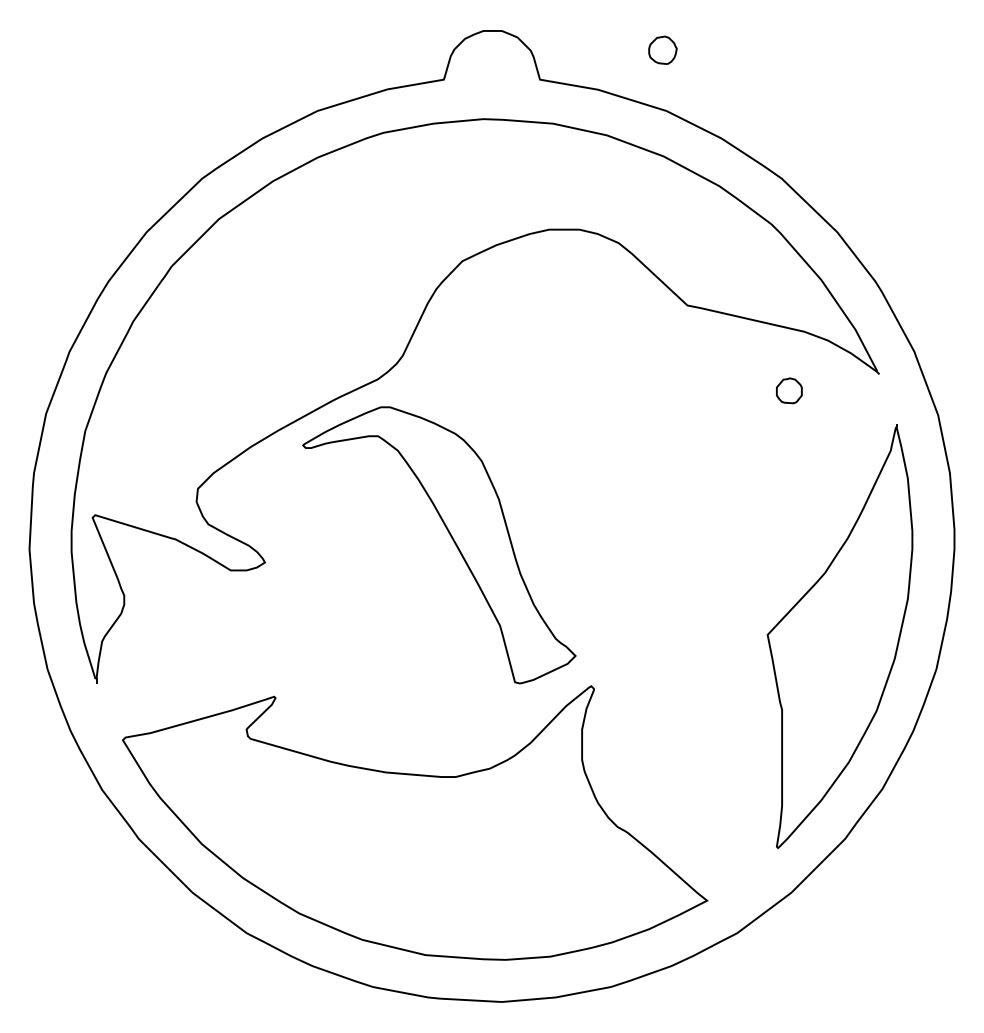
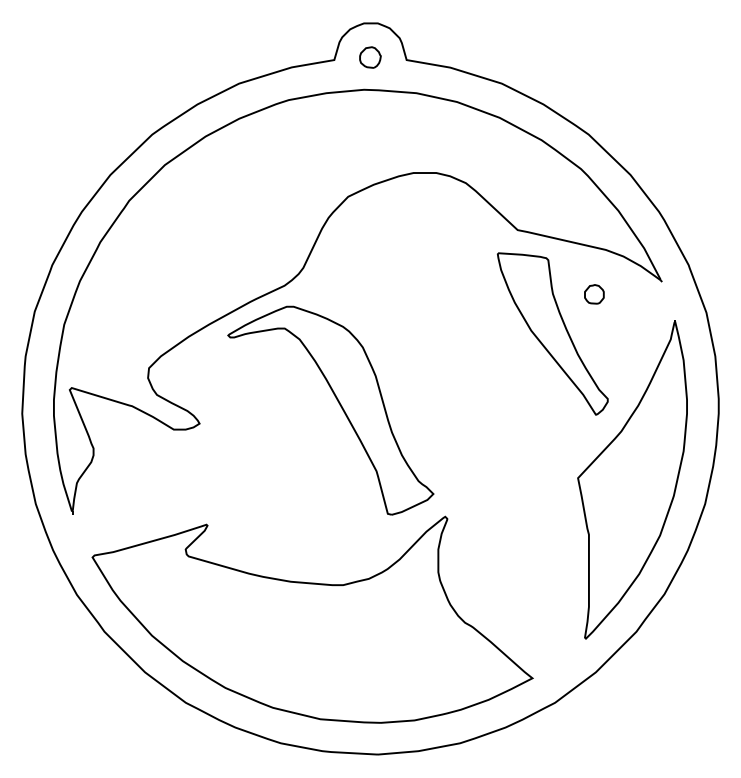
part: (662, 49) -> (370, 56), moved
part: (733, 443) -> (552, 334), added

